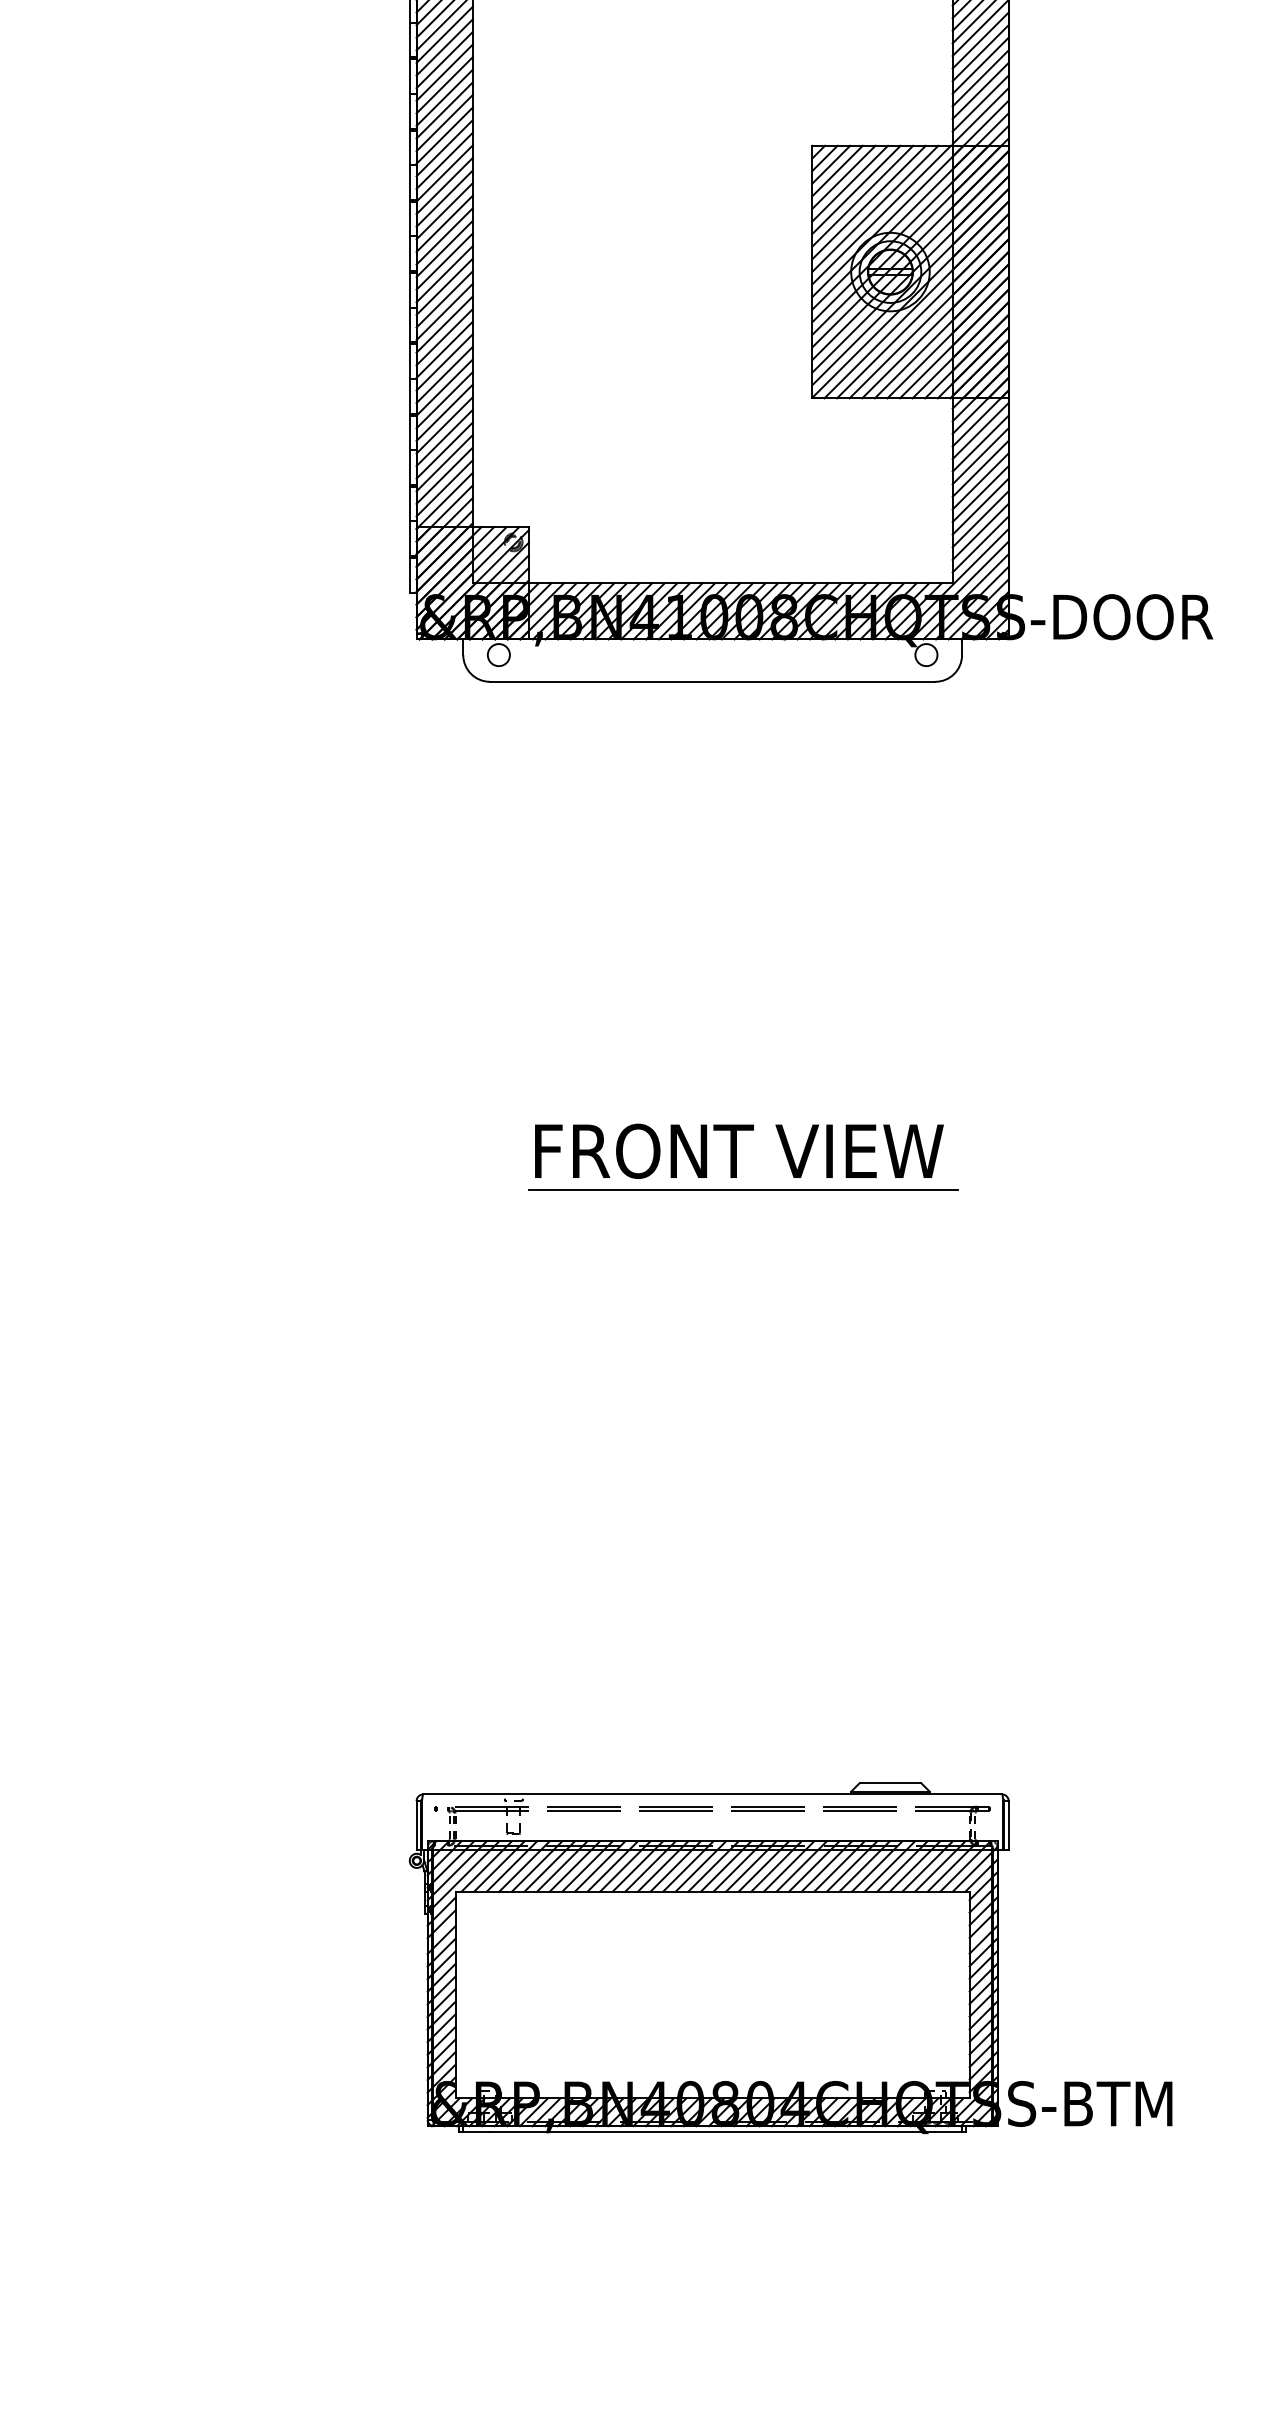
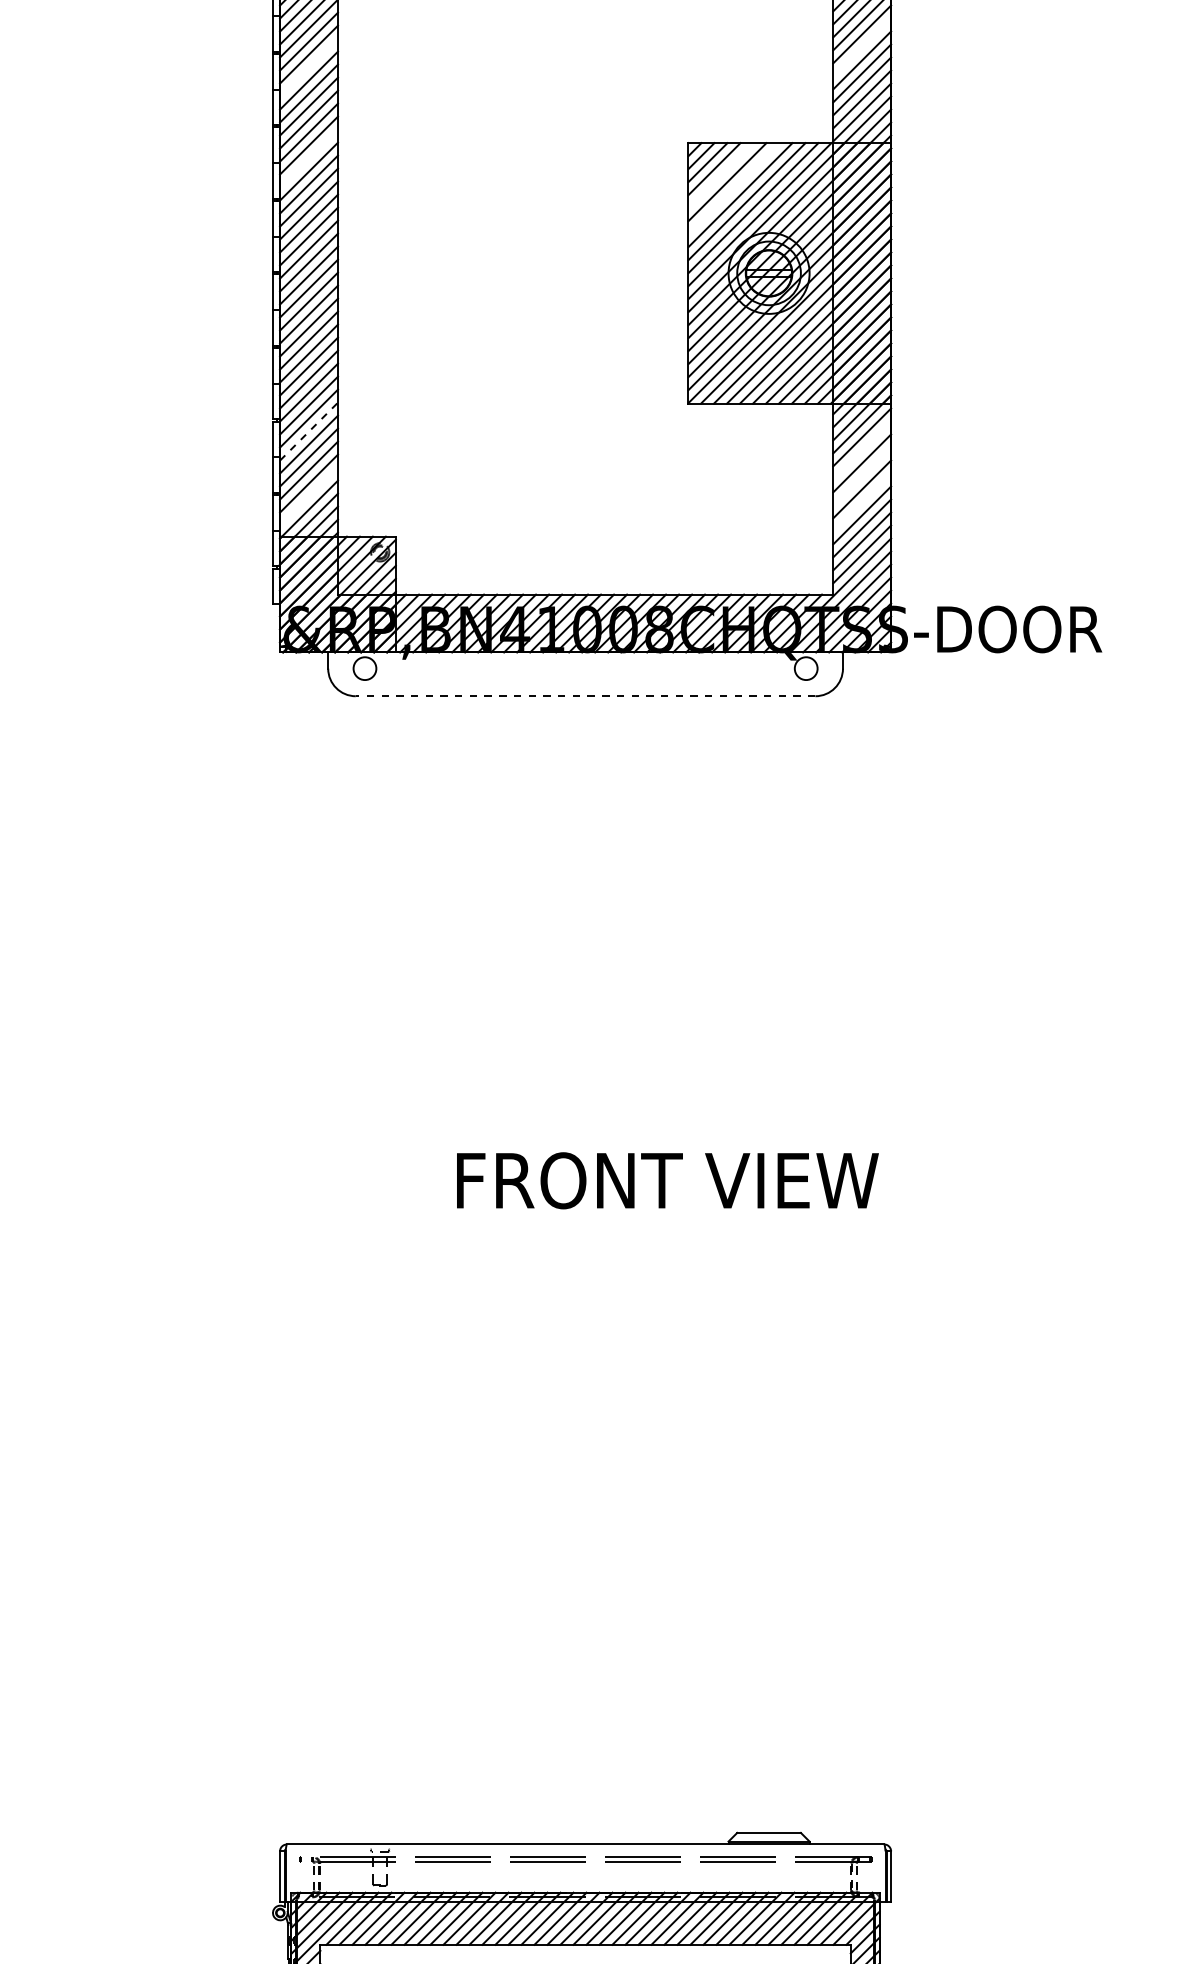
line: (980, 53) -> (861, 47), removed
line: (444, 72) -> (308, 67), removed
line: (444, 160) -> (308, 158), removed
line: (843, 176) -> (720, 174), removed
line: (856, 189) -> (734, 188), removed
line: (444, 425) -> (308, 431), solid -> dashed
line: (980, 443) -> (861, 450), removed
line: (980, 468) -> (861, 476), removed
line: (444, 488) -> (308, 496), removed
line: (980, 493) -> (861, 501), removed
line: (712, 681) -> (585, 695), solid -> dashed
text: (739, 1150) -> (667, 1179), moved
line: (743, 1189) -> (617, 1220), removed

